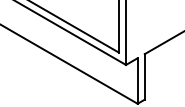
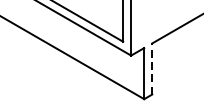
line: (144, 76) -> (151, 68), solid -> dashed

